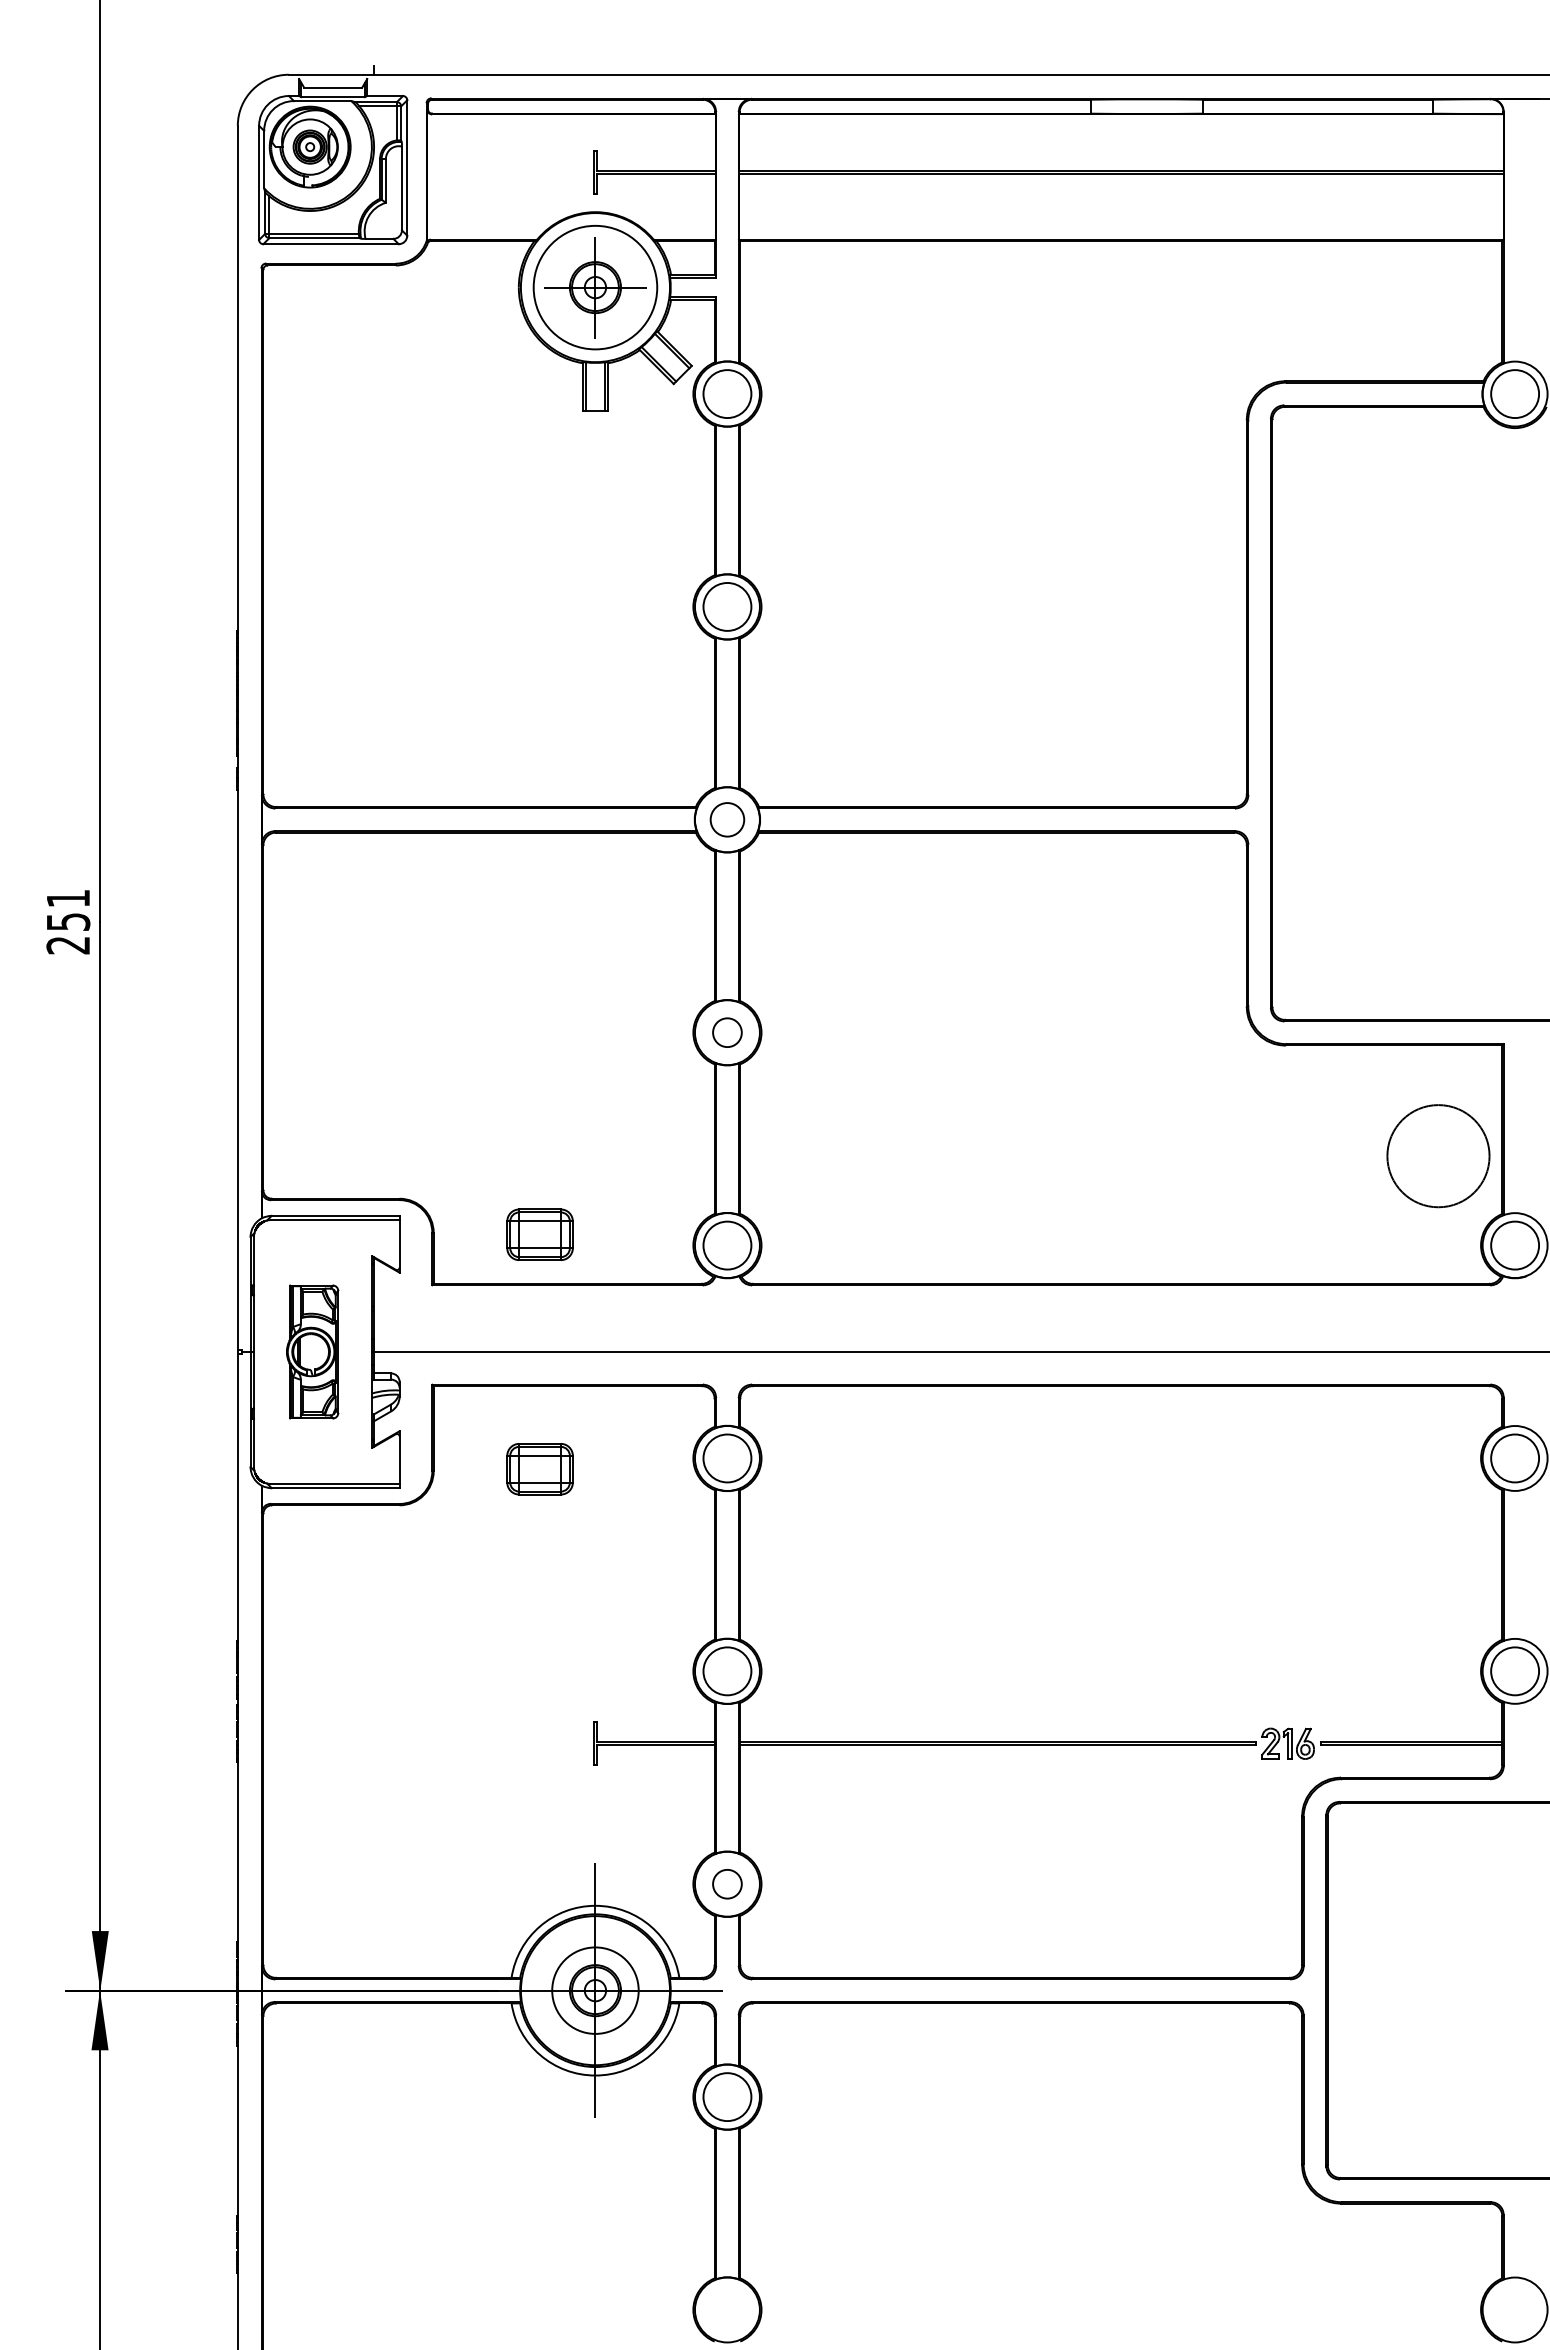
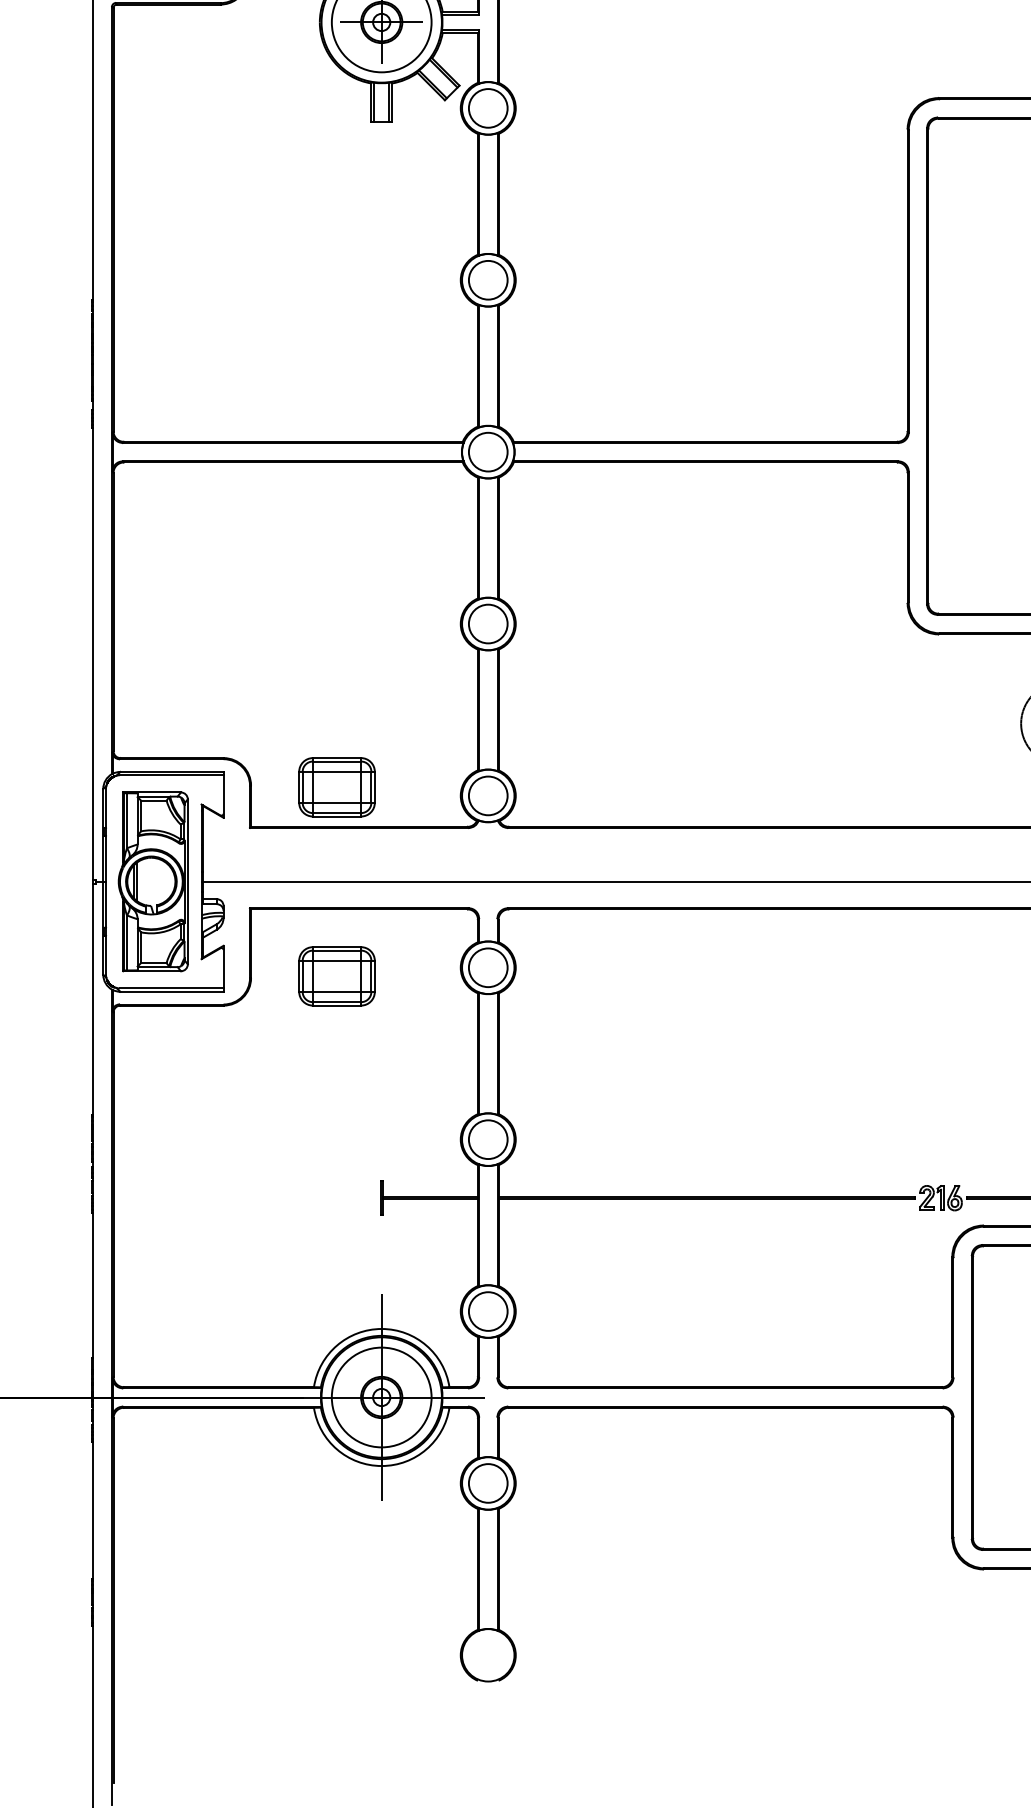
circle: (727, 819) -> (488, 451), size x1.43
circle: (727, 1032) -> (488, 623), size x1.67
part: (539, 1234) -> (336, 786), size x1.43
part: (312, 1351) -> (153, 881), size x1.67
part: (539, 1469) -> (336, 976), size x1.43
circle: (727, 1884) -> (488, 1311), size x1.67
circle: (595, 1990) -> (381, 1397), size x1.43

